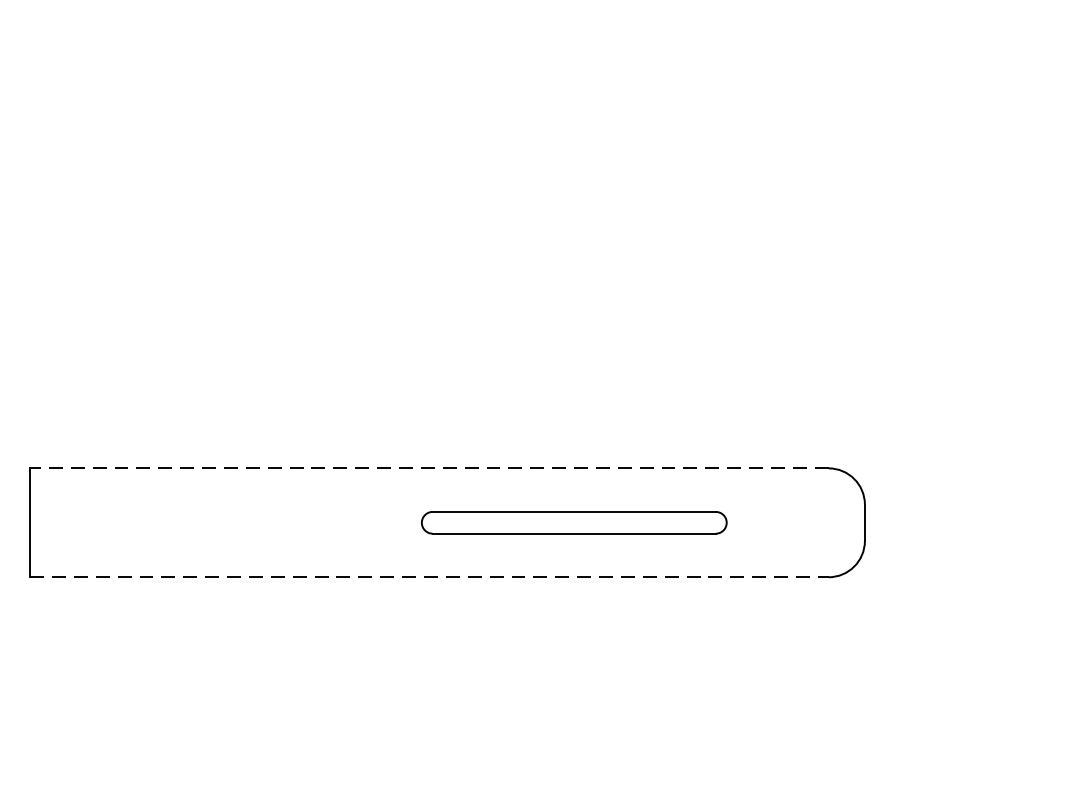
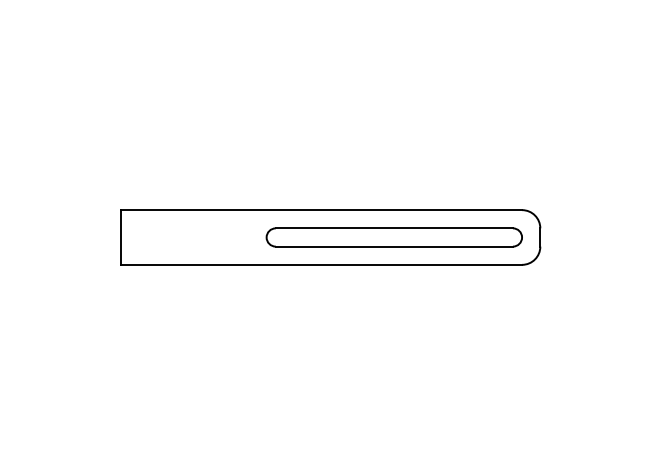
line: (429, 469) -> (321, 210), dashed -> solid
part: (572, 522) -> (393, 237), size x1.67
line: (429, 576) -> (321, 264), dashed -> solid

